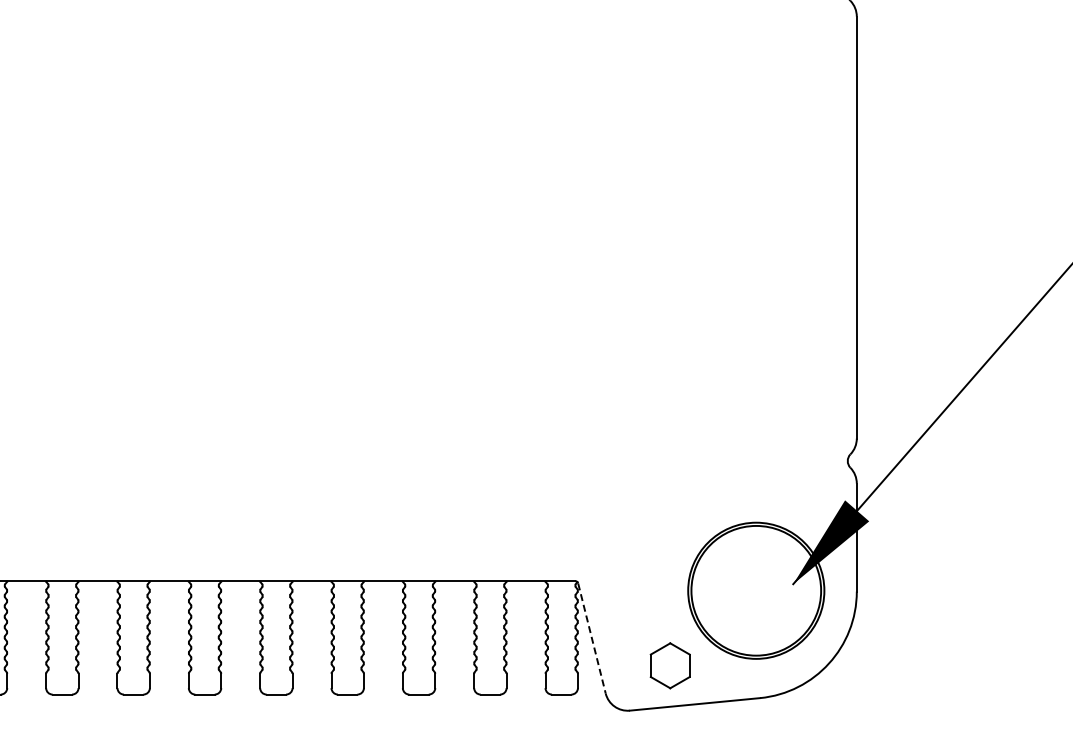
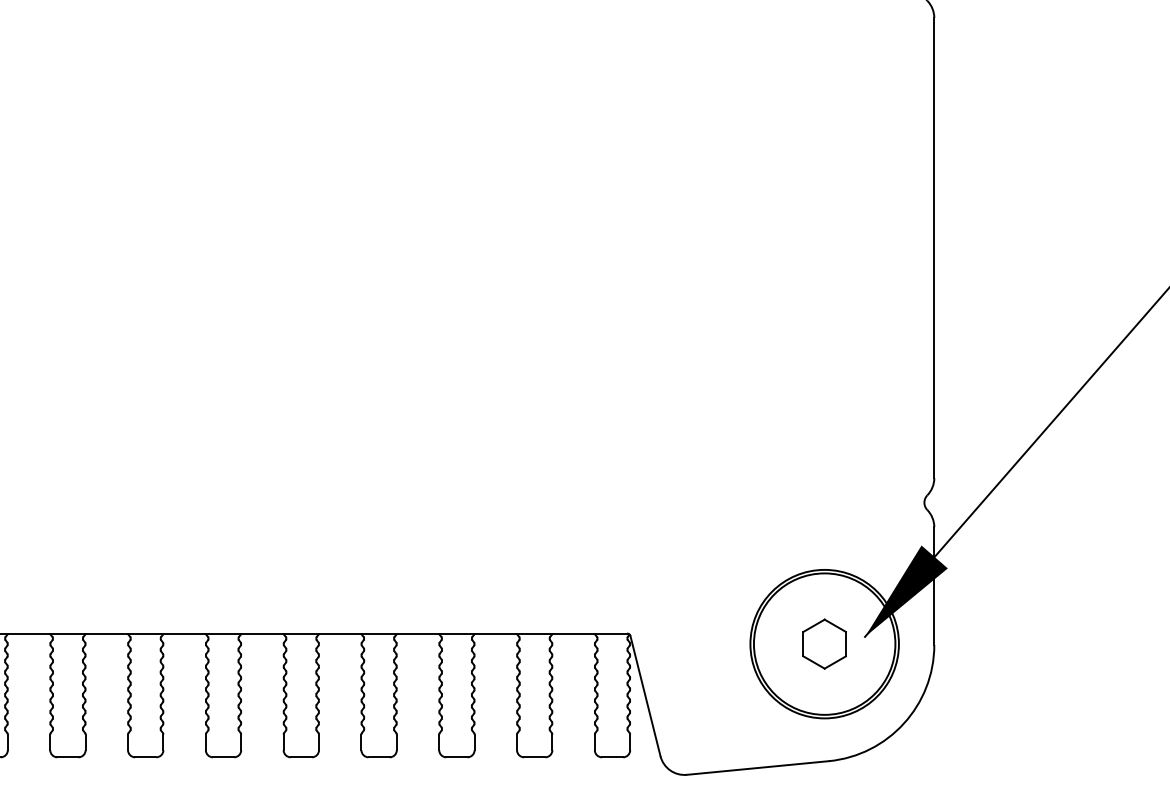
line: (591, 638) -> (644, 696), dashed -> solid
part: (669, 665) -> (823, 643), moved

